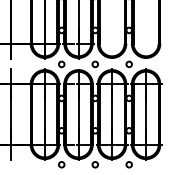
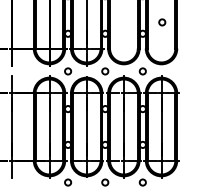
circle: (146, 20) -> (162, 22), added

